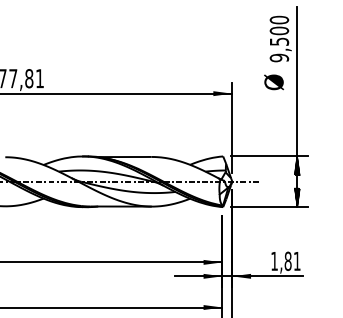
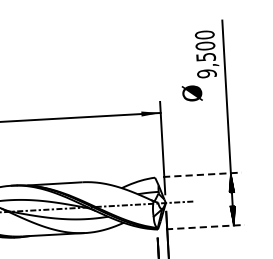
text: (274, 82) -> (192, 93), moved
line: (269, 156) -> (202, 175), solid -> dashed
line: (269, 207) -> (205, 227), solid -> dashed

